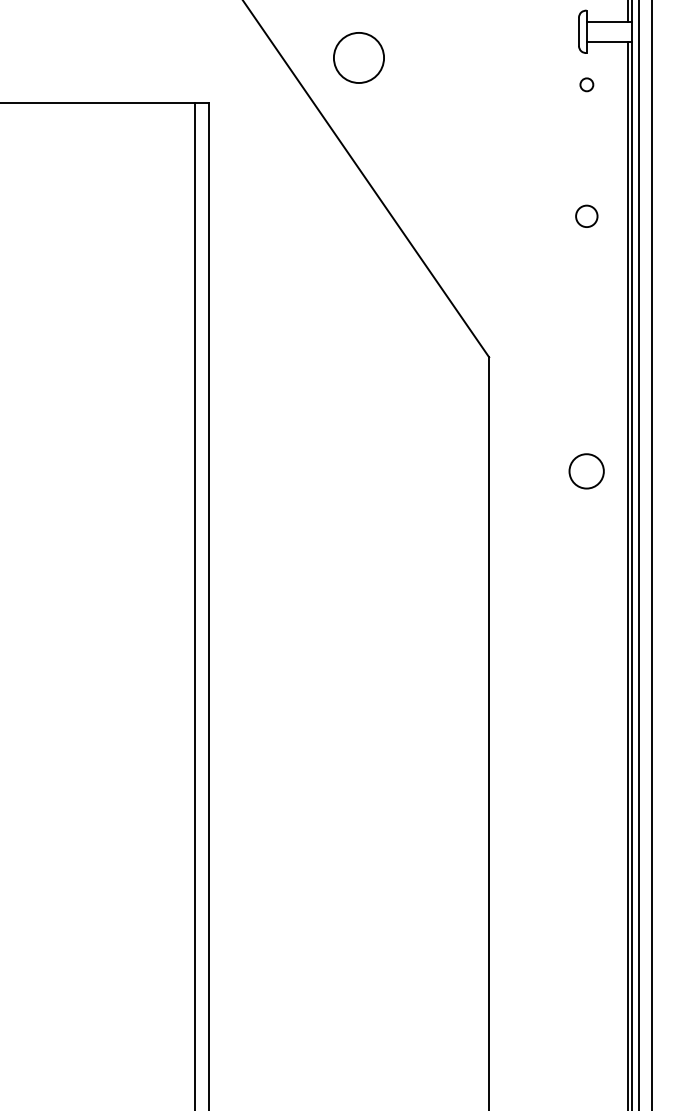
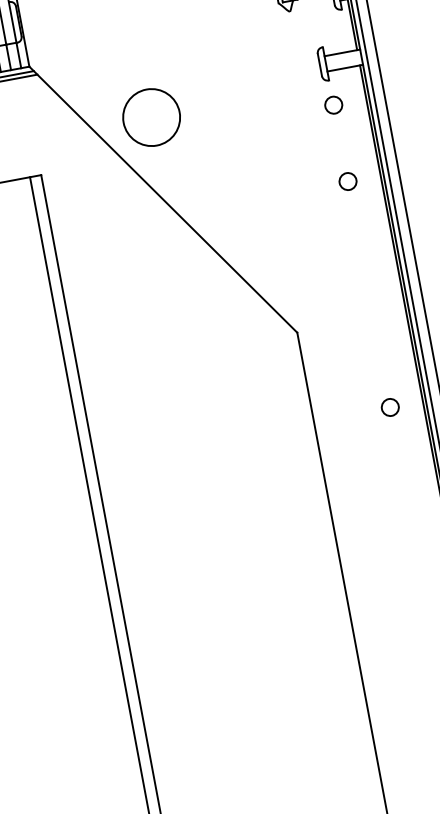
circle: (358, 57) -> (151, 117), size x1.43
circle: (586, 84) -> (333, 105), size x1.67
circle: (586, 215) -> (347, 180), moved
circle: (586, 470) -> (389, 406), size x0.62

